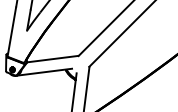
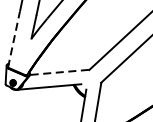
line: (11, 32) -> (13, 40), solid -> dashed
line: (52, 59) -> (59, 72), solid -> dashed

